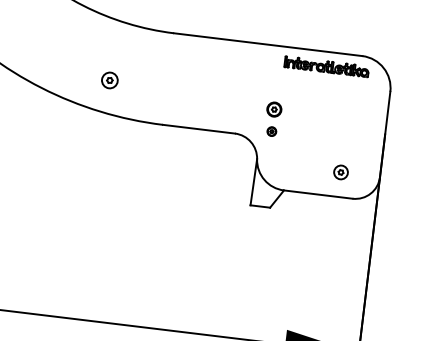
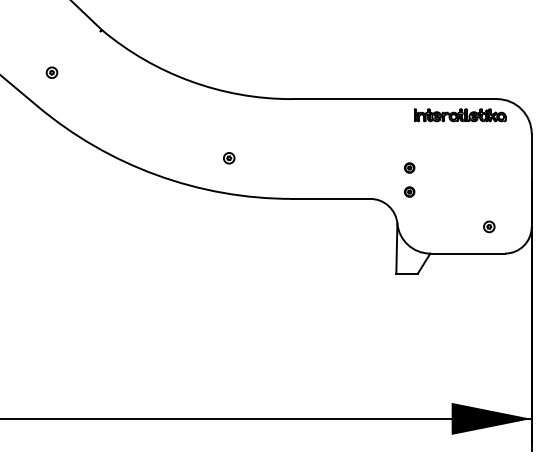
part: (110, 80) -> (229, 158), size x0.62
part: (274, 109) -> (409, 167), size x0.62
part: (341, 172) -> (489, 226), size x0.71

